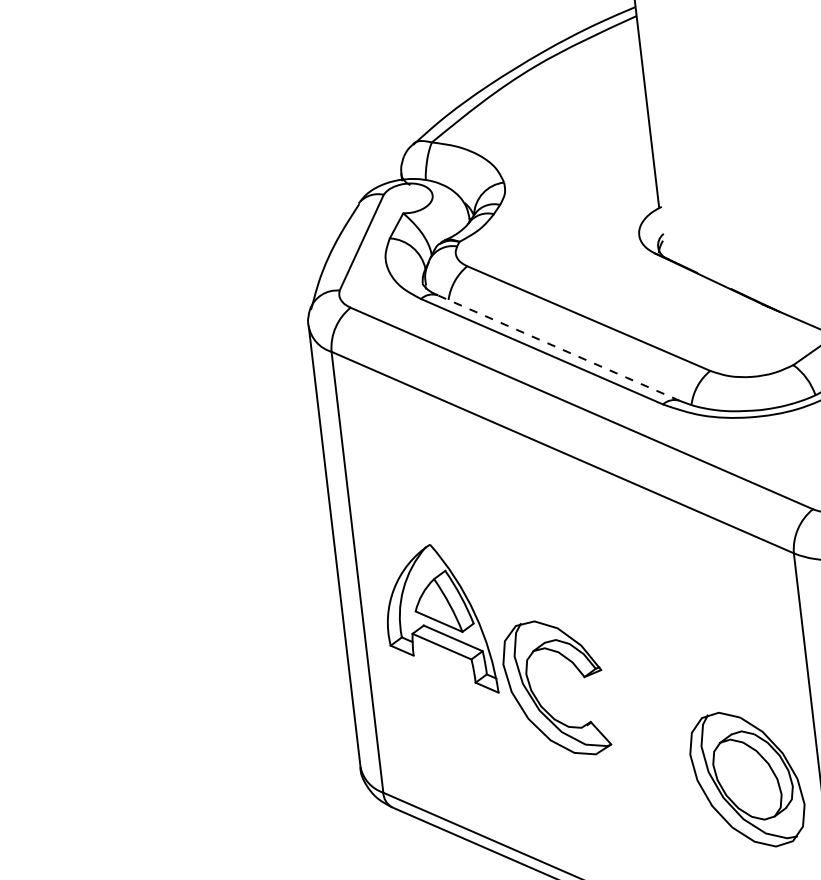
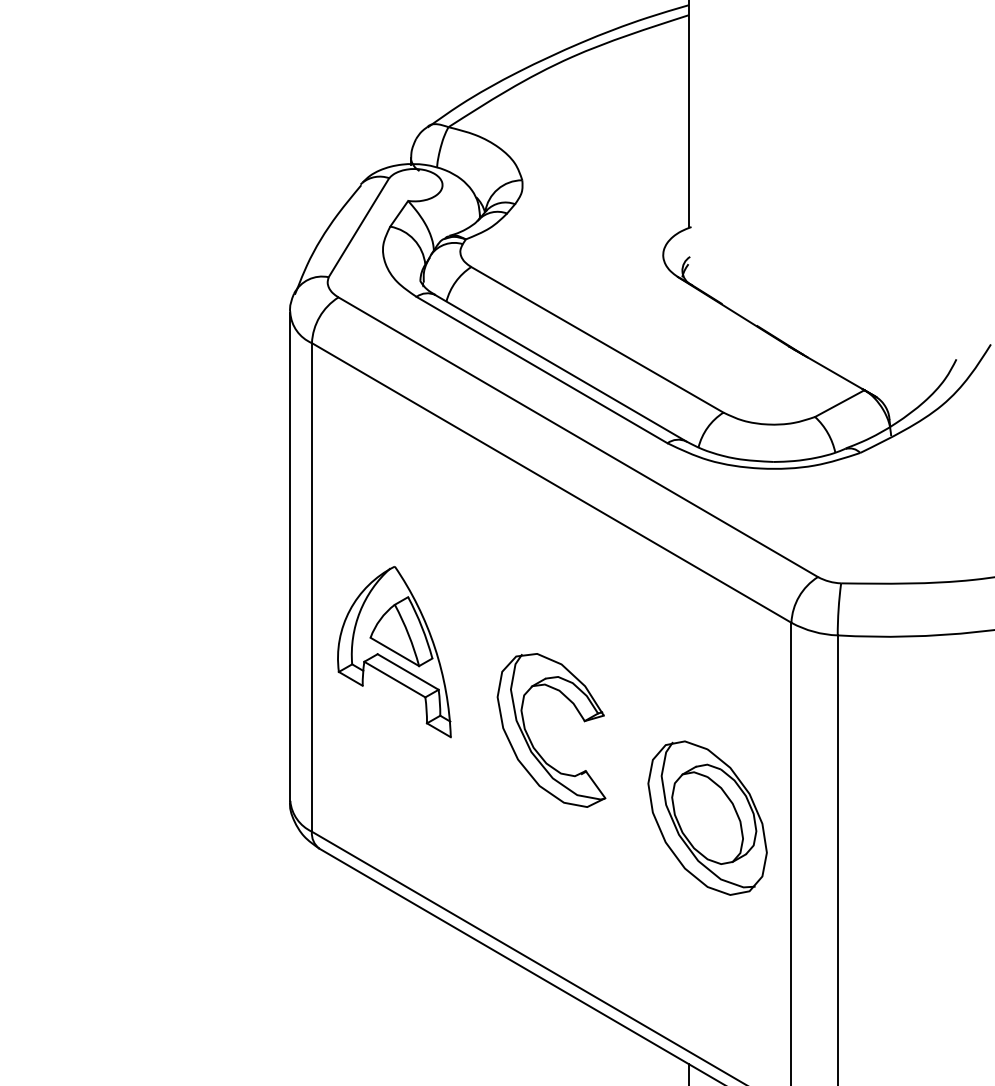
line: (558, 348) -> (560, 368), dashed -> solid
part: (538, 700) -> (531, 740), moved
part: (747, 779) -> (707, 817), moved

